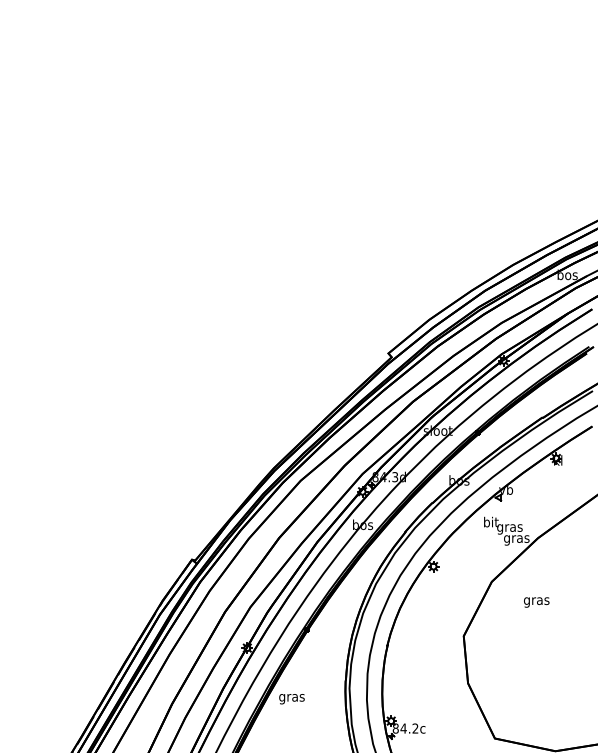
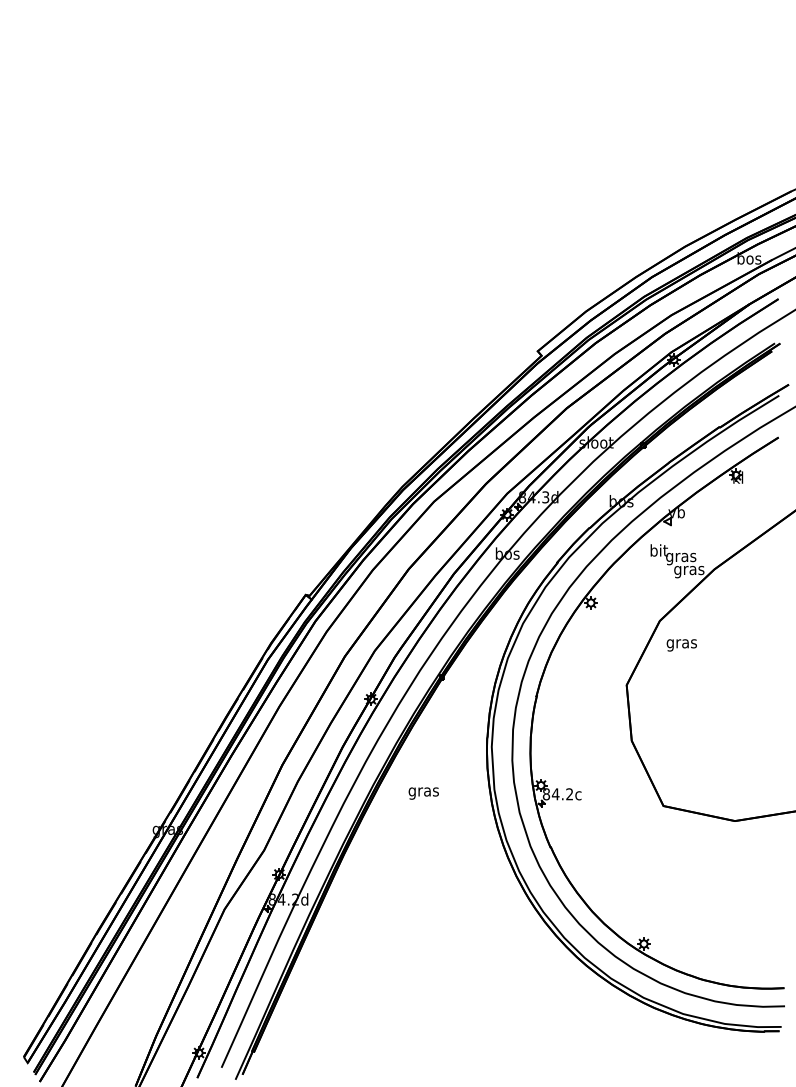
text: (536, 602) -> (681, 645), moved
text: (291, 699) -> (423, 793), moved

